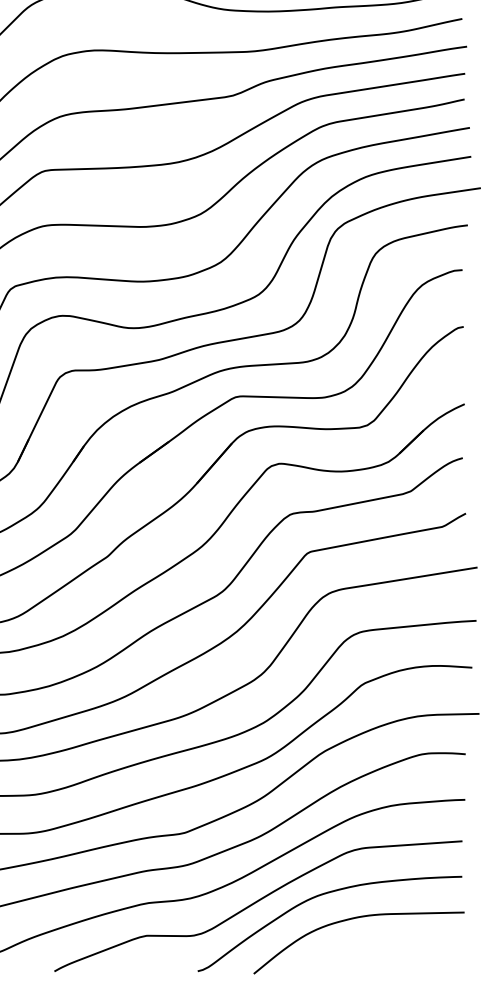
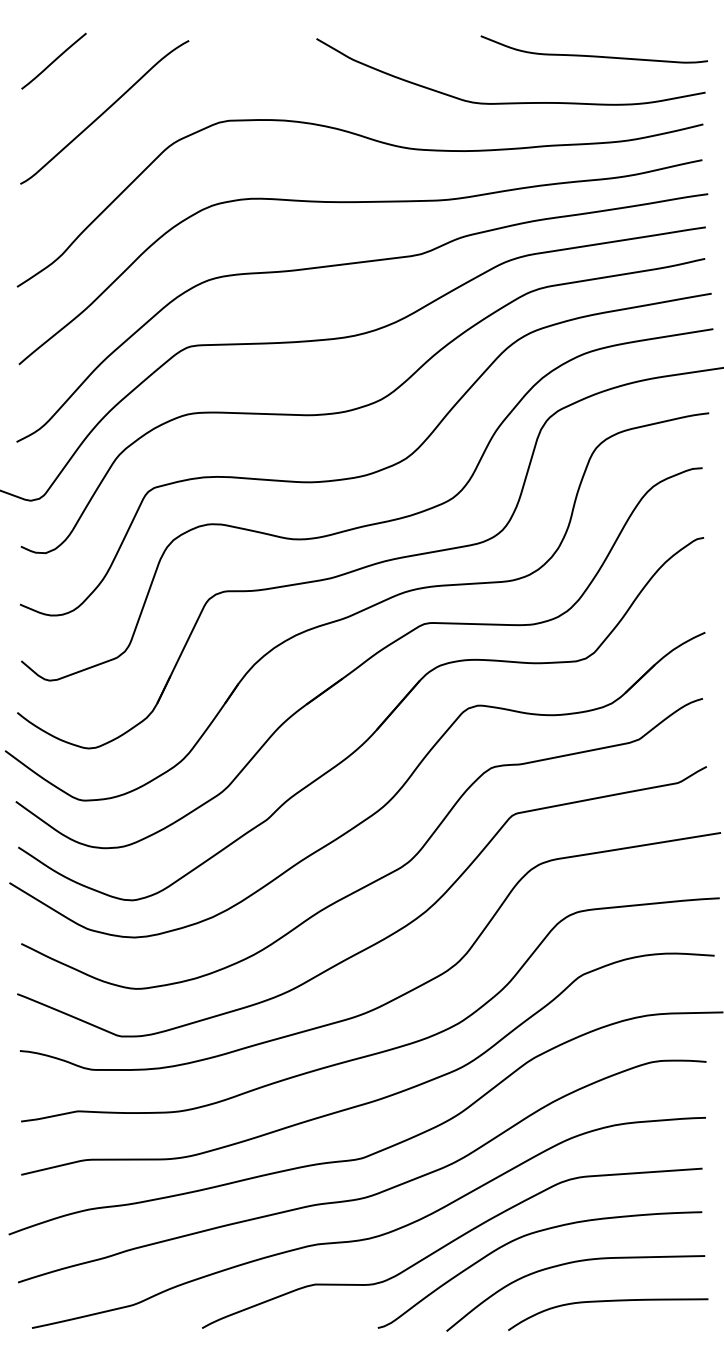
curve: (385, 949) -> (608, 1301), added

